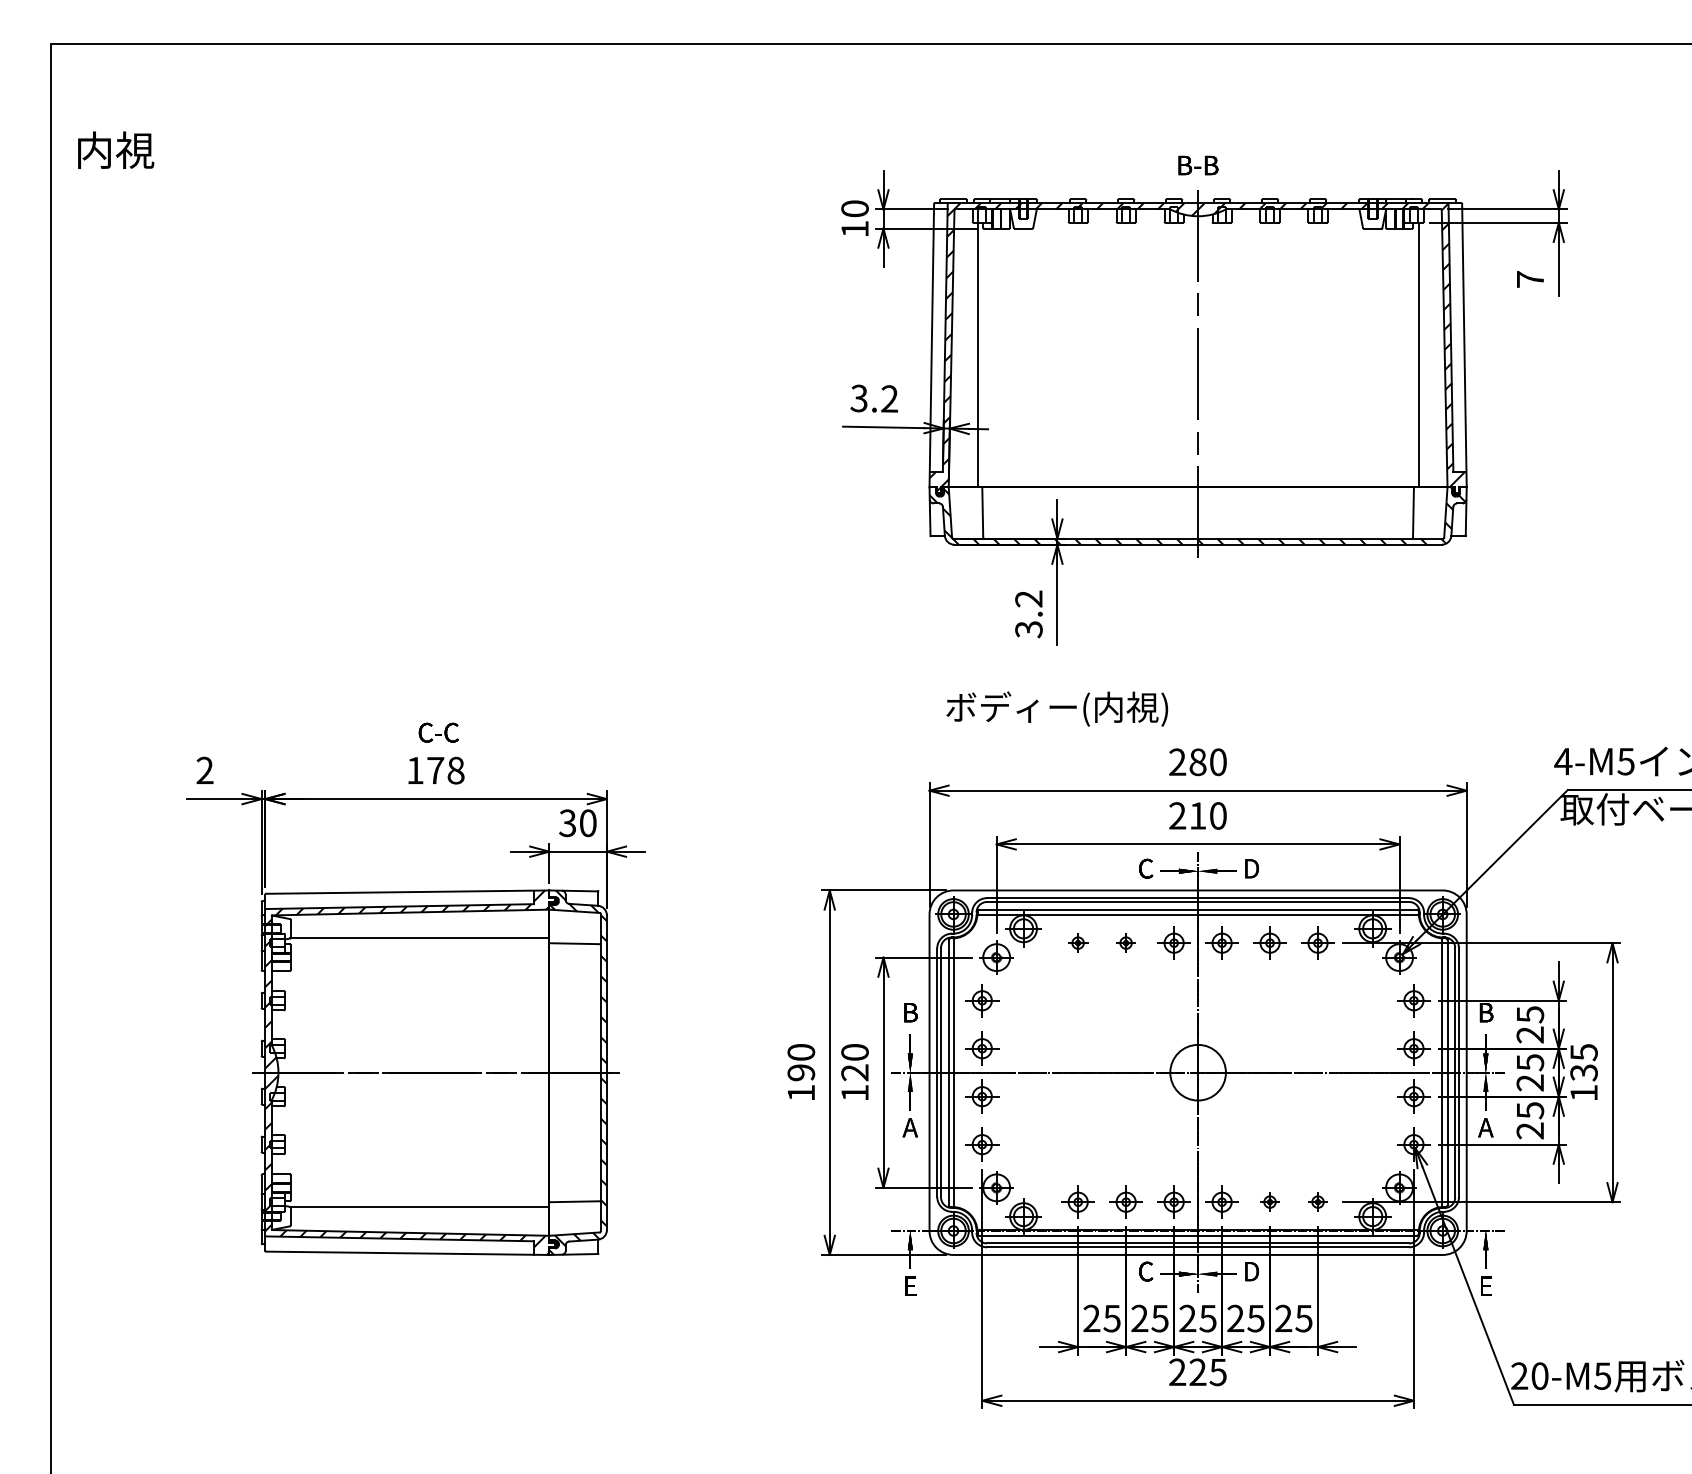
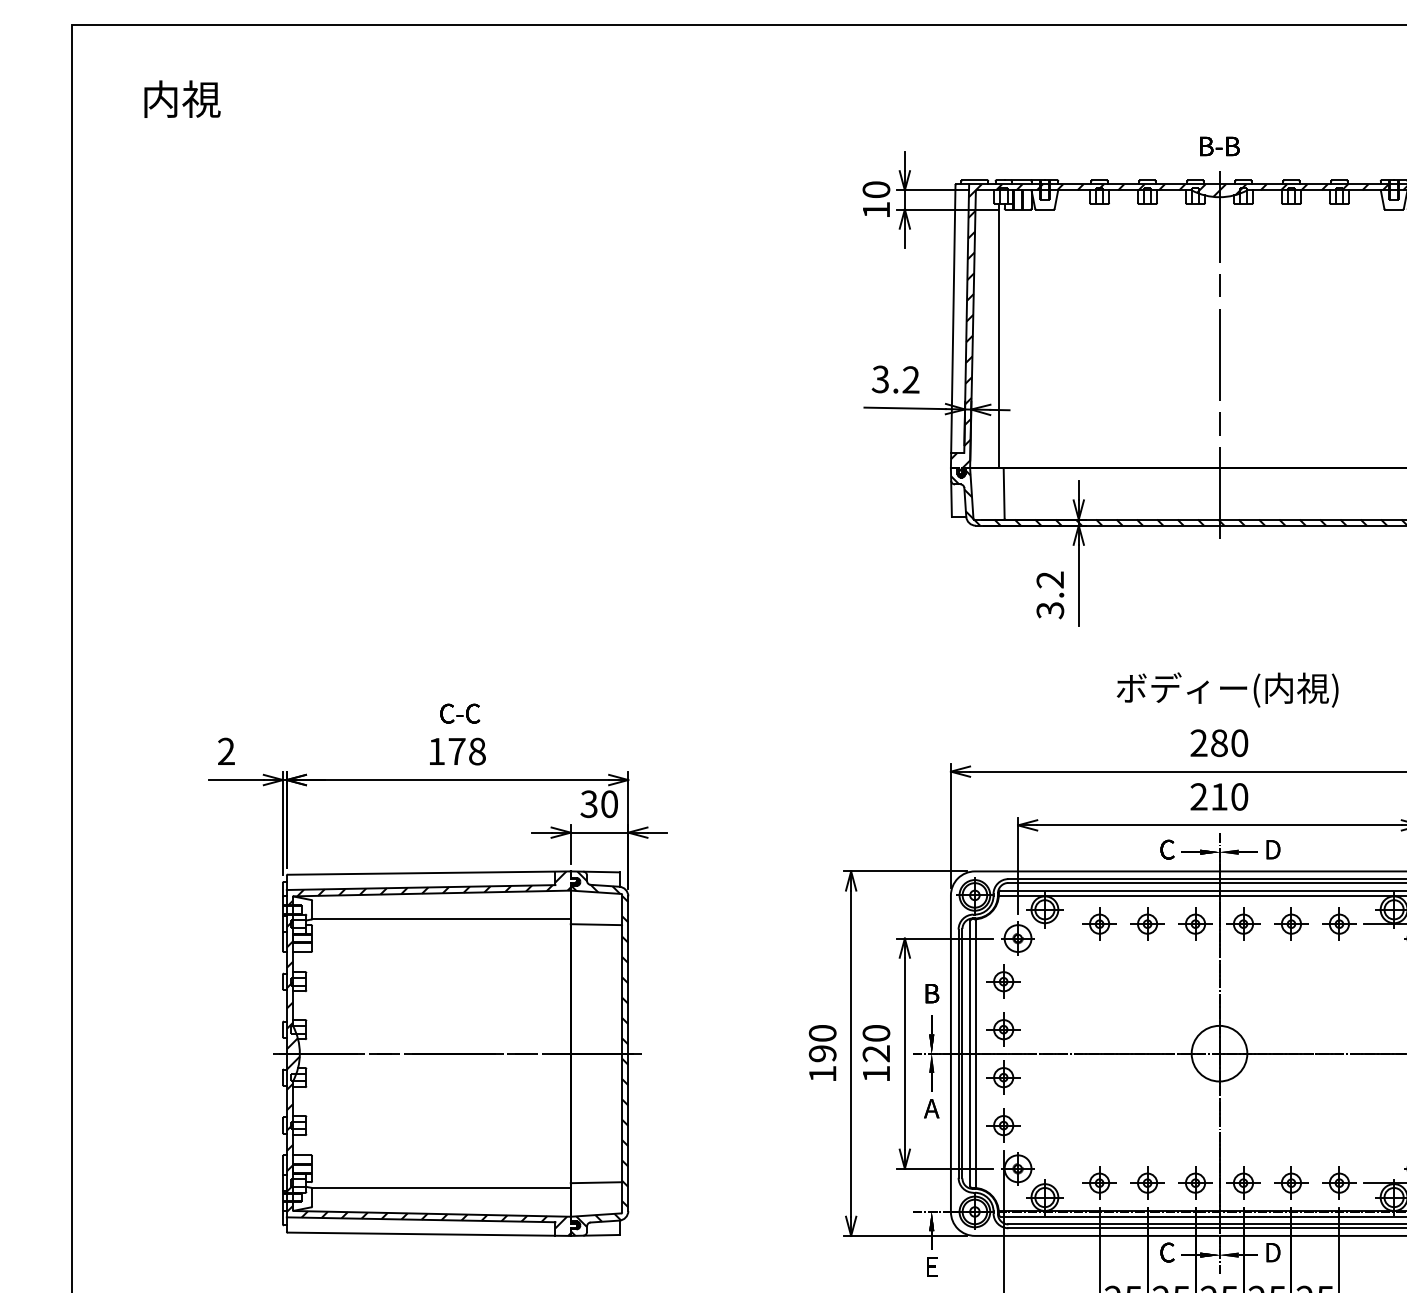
text: (116, 149) -> (182, 98), moved
text: (1057, 708) -> (1227, 689), moved
part: (1077, 942) -> (1098, 923), size x1.67
part: (1125, 942) -> (1146, 923), size x1.67
part: (1269, 1201) -> (1290, 1182), size x1.67
part: (1317, 1201) -> (1338, 1182), size x1.67

